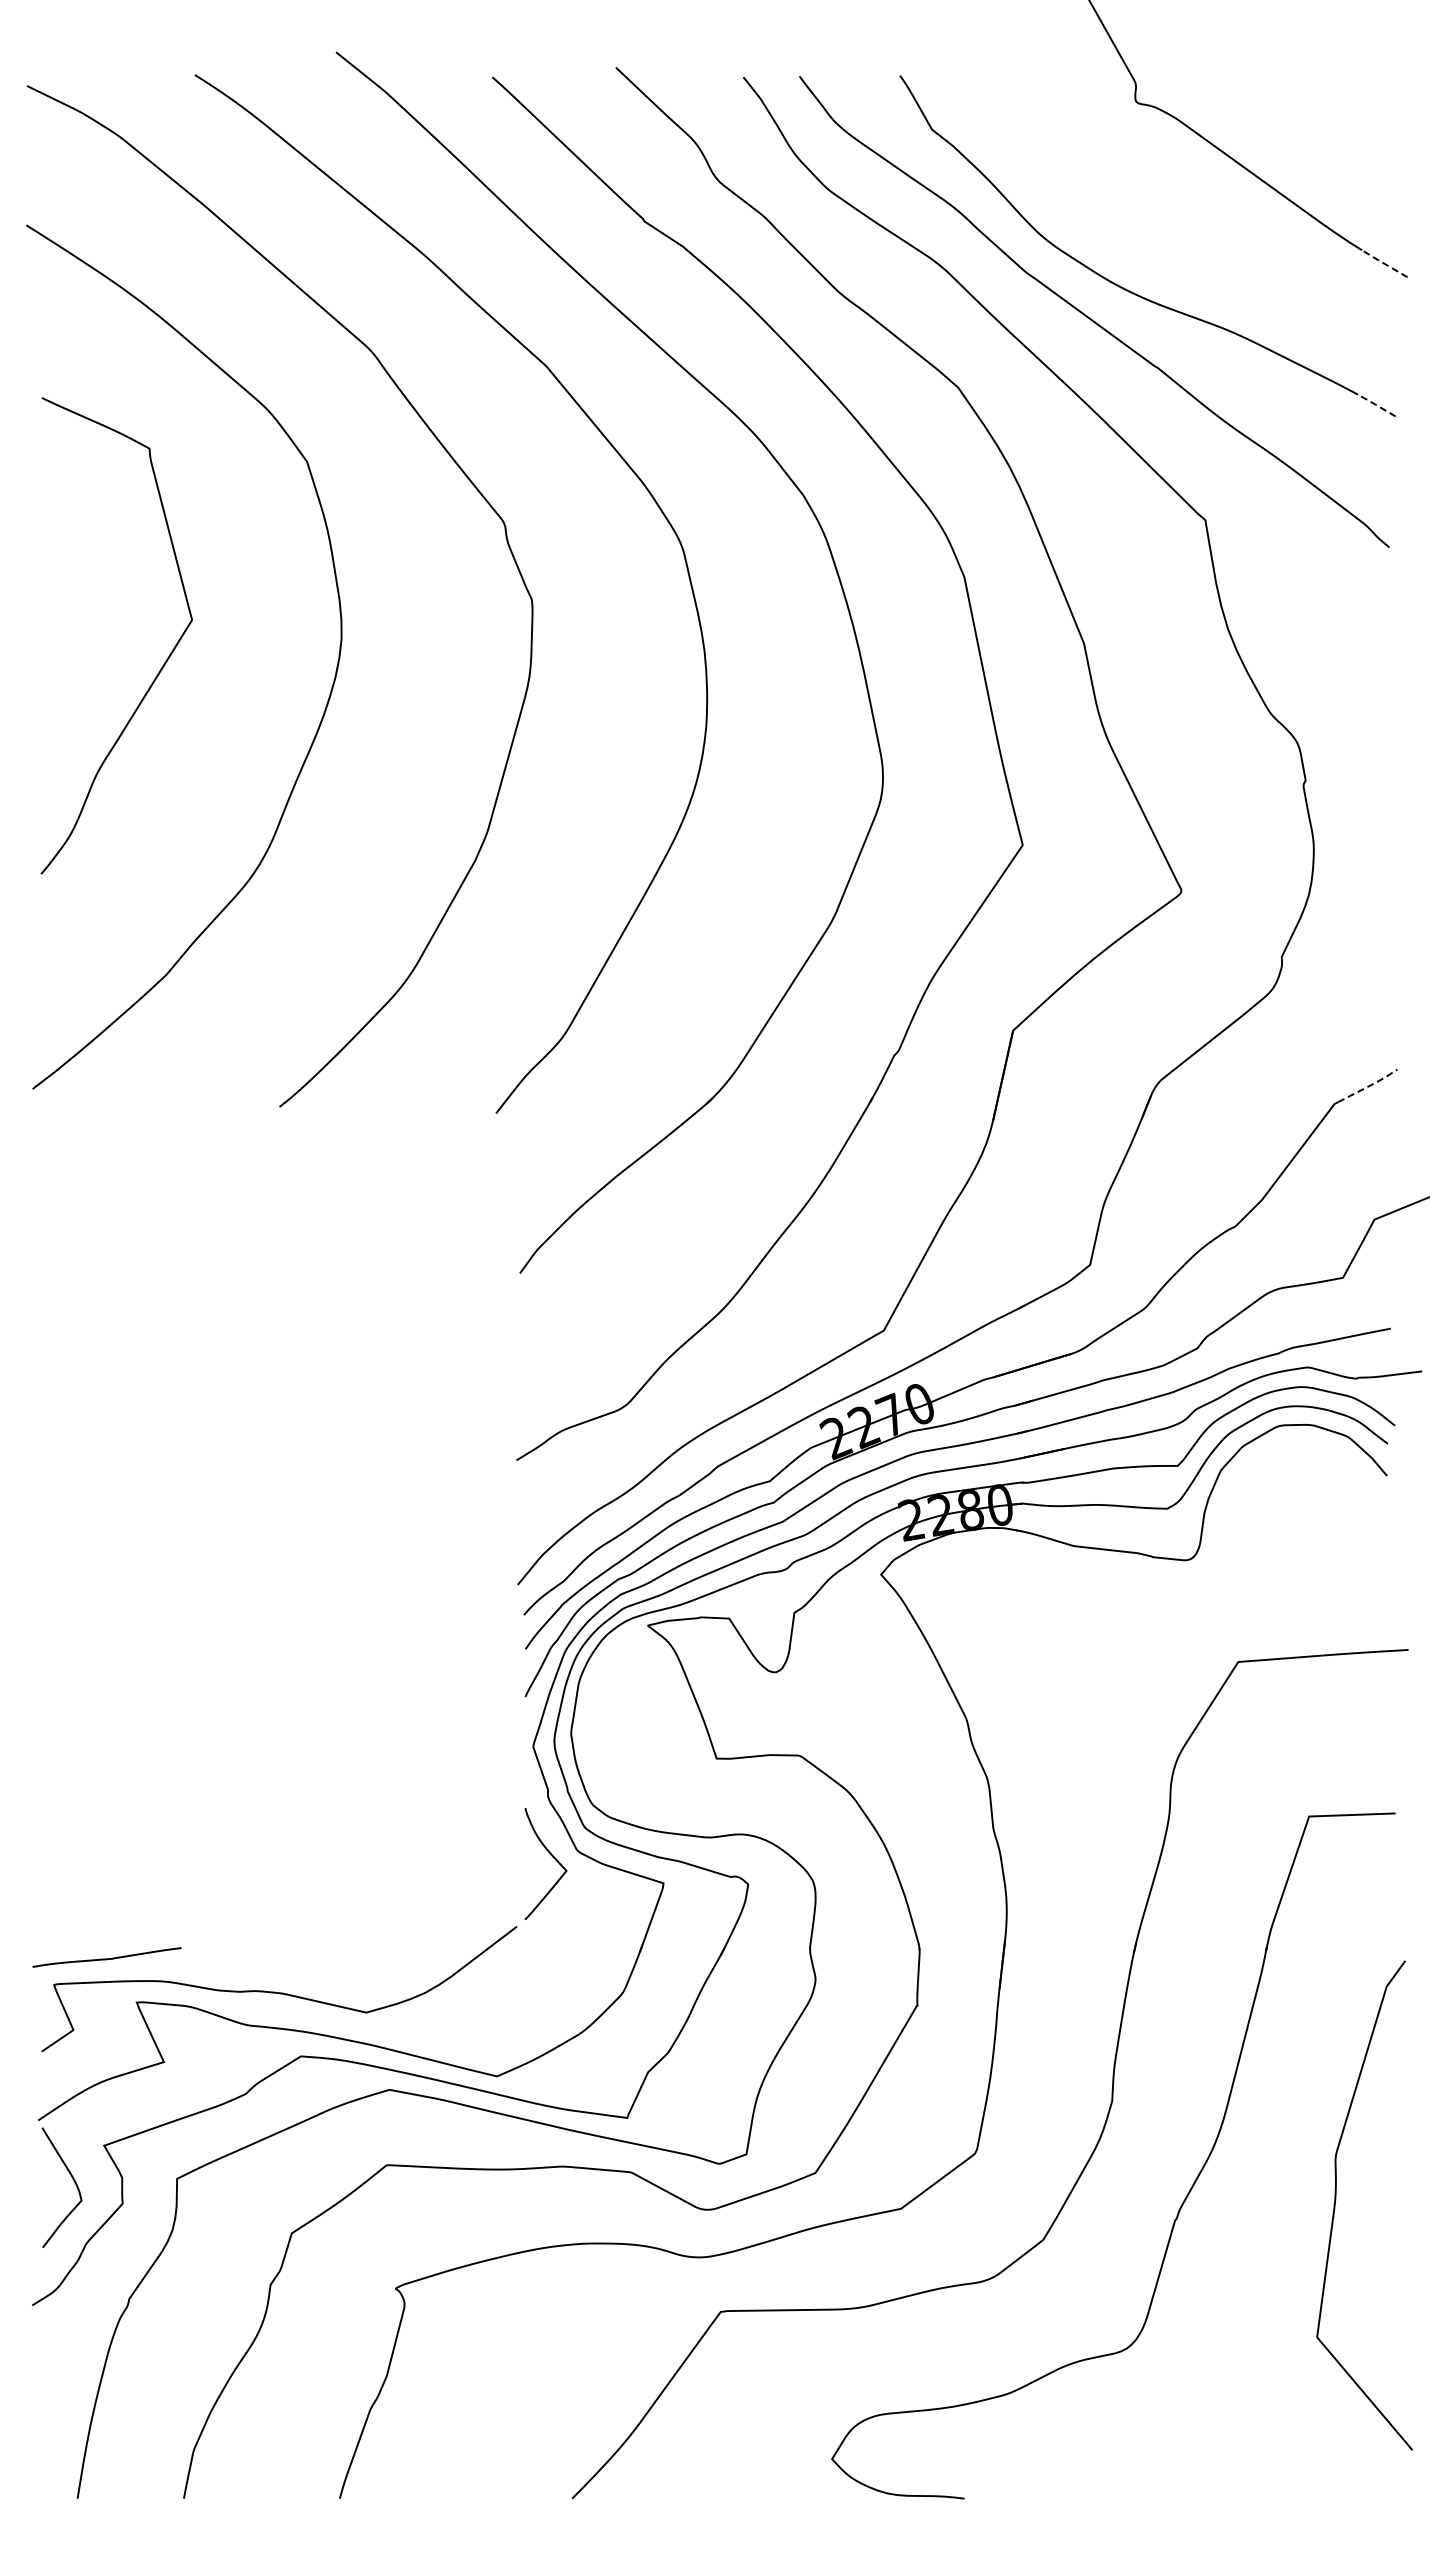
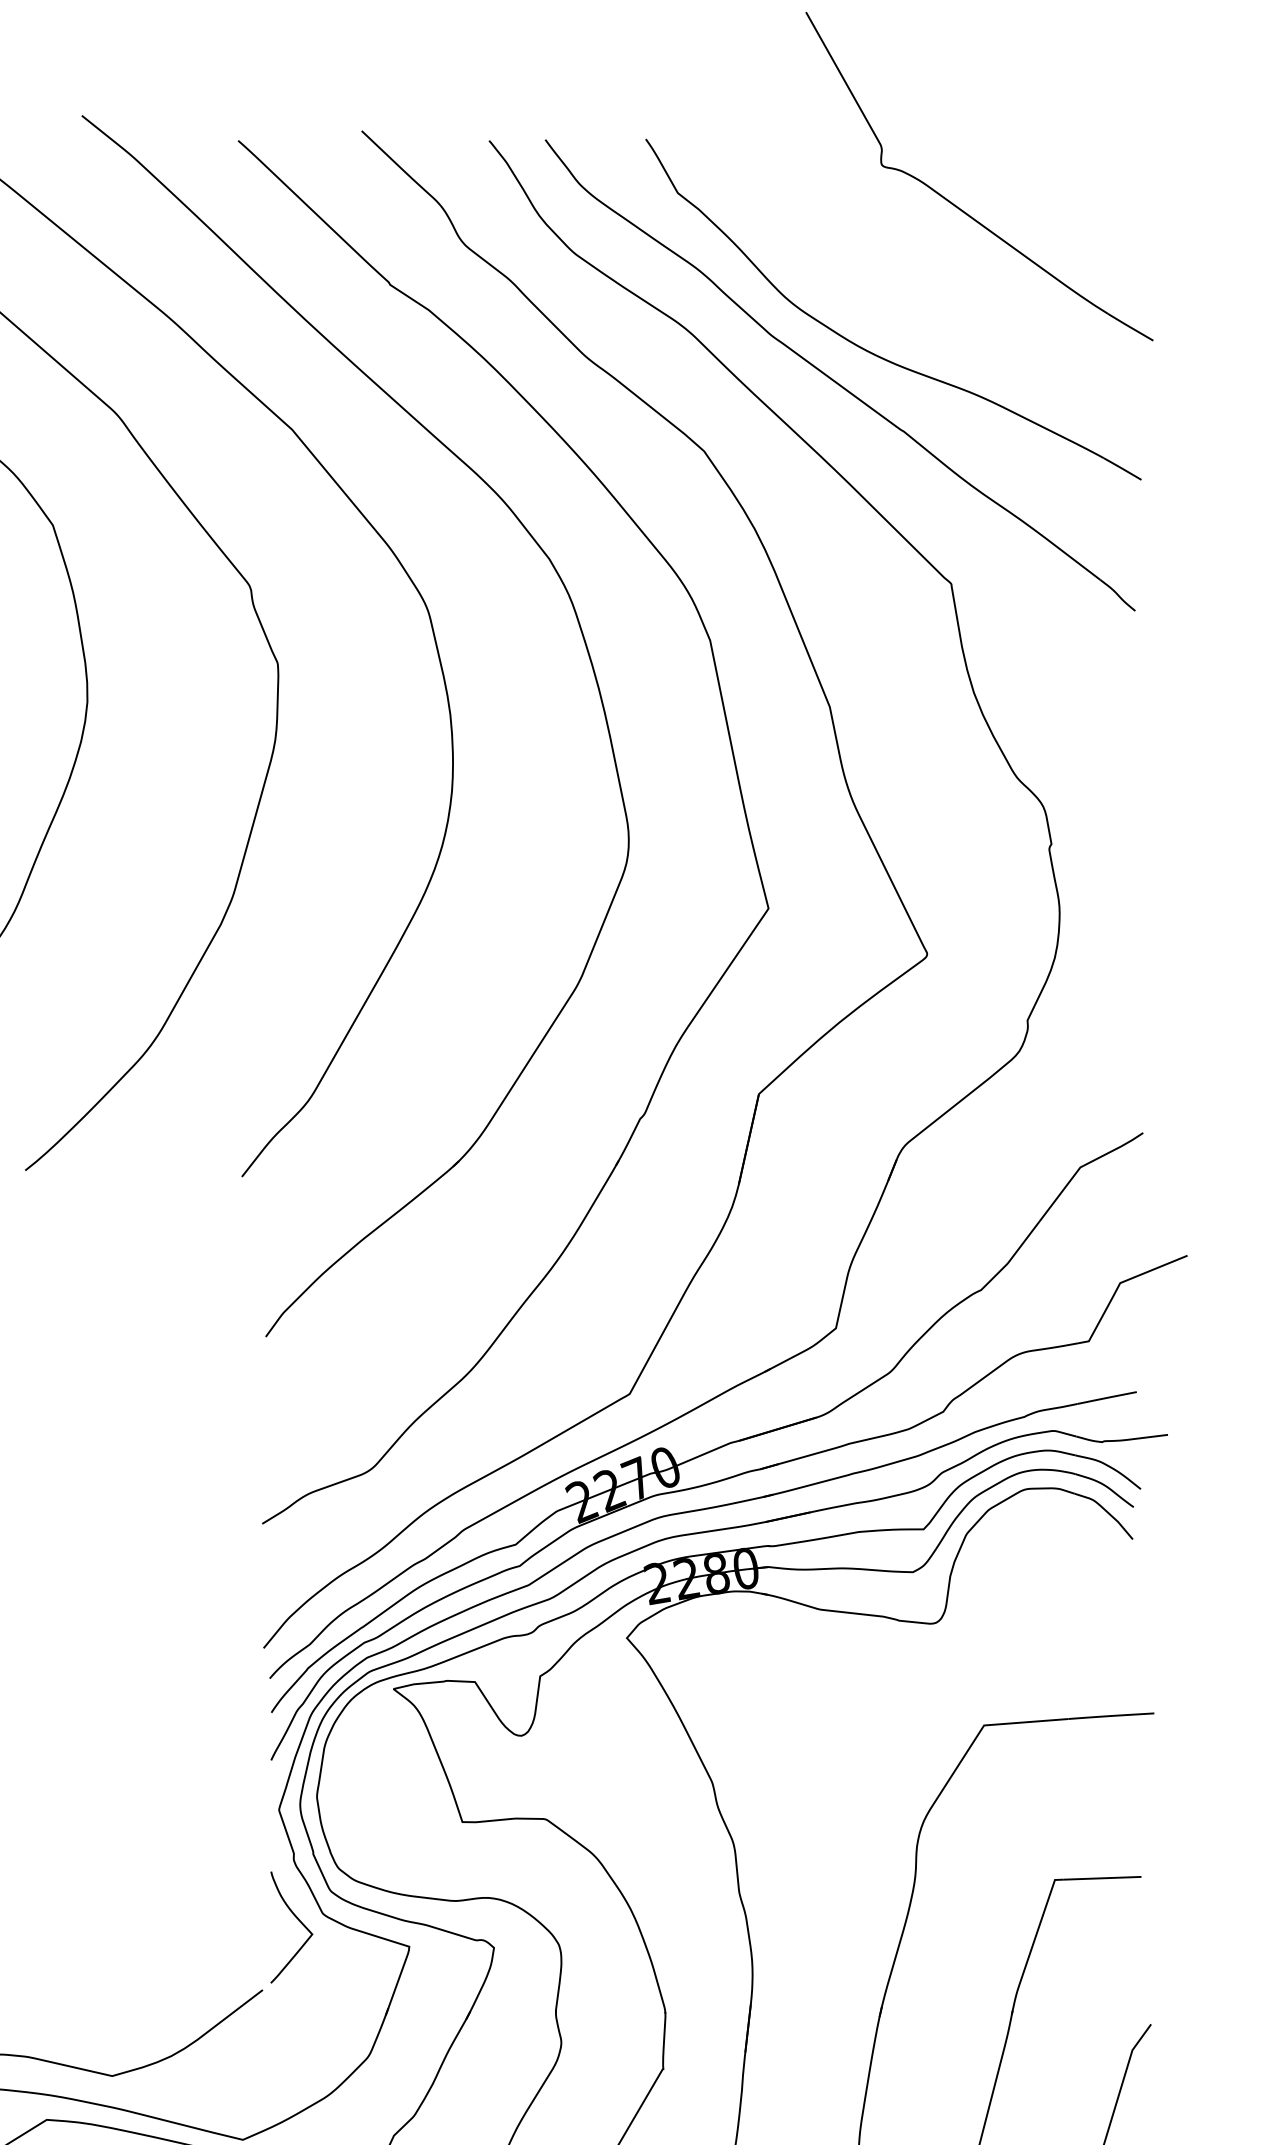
line: (1383, 263) -> (1129, 326), dashed -> solid
line: (1375, 404) -> (1121, 467), dashed -> solid
line: (1369, 1086) -> (1115, 1149), dashed -> solid

